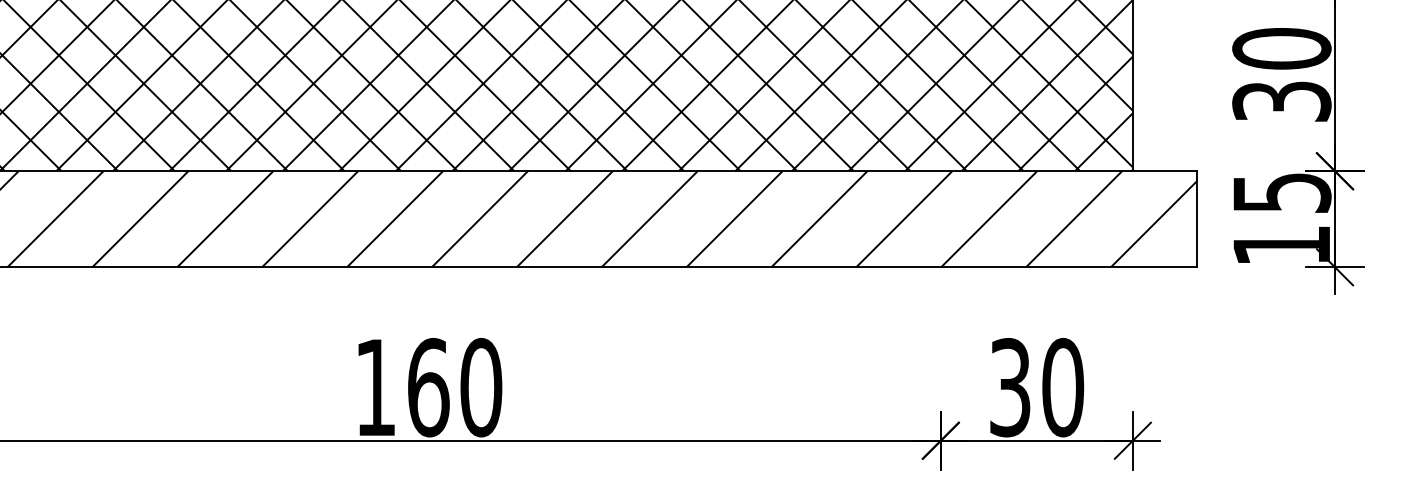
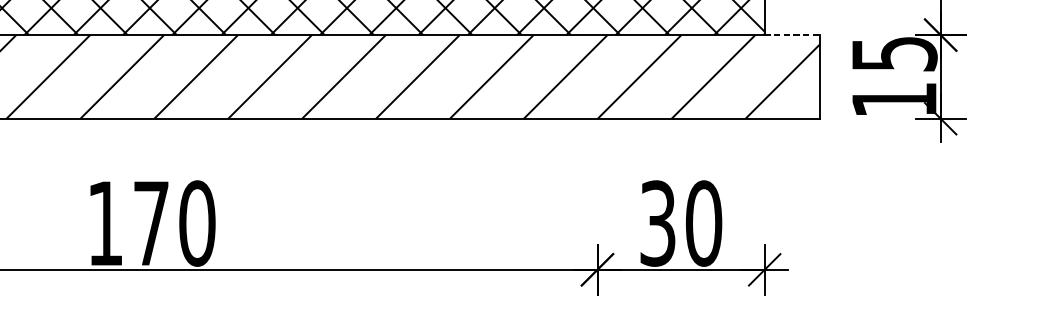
line: (1165, 171) -> (793, 35), solid -> dashed
text: (428, 387) -> (151, 223), 160 -> 170

